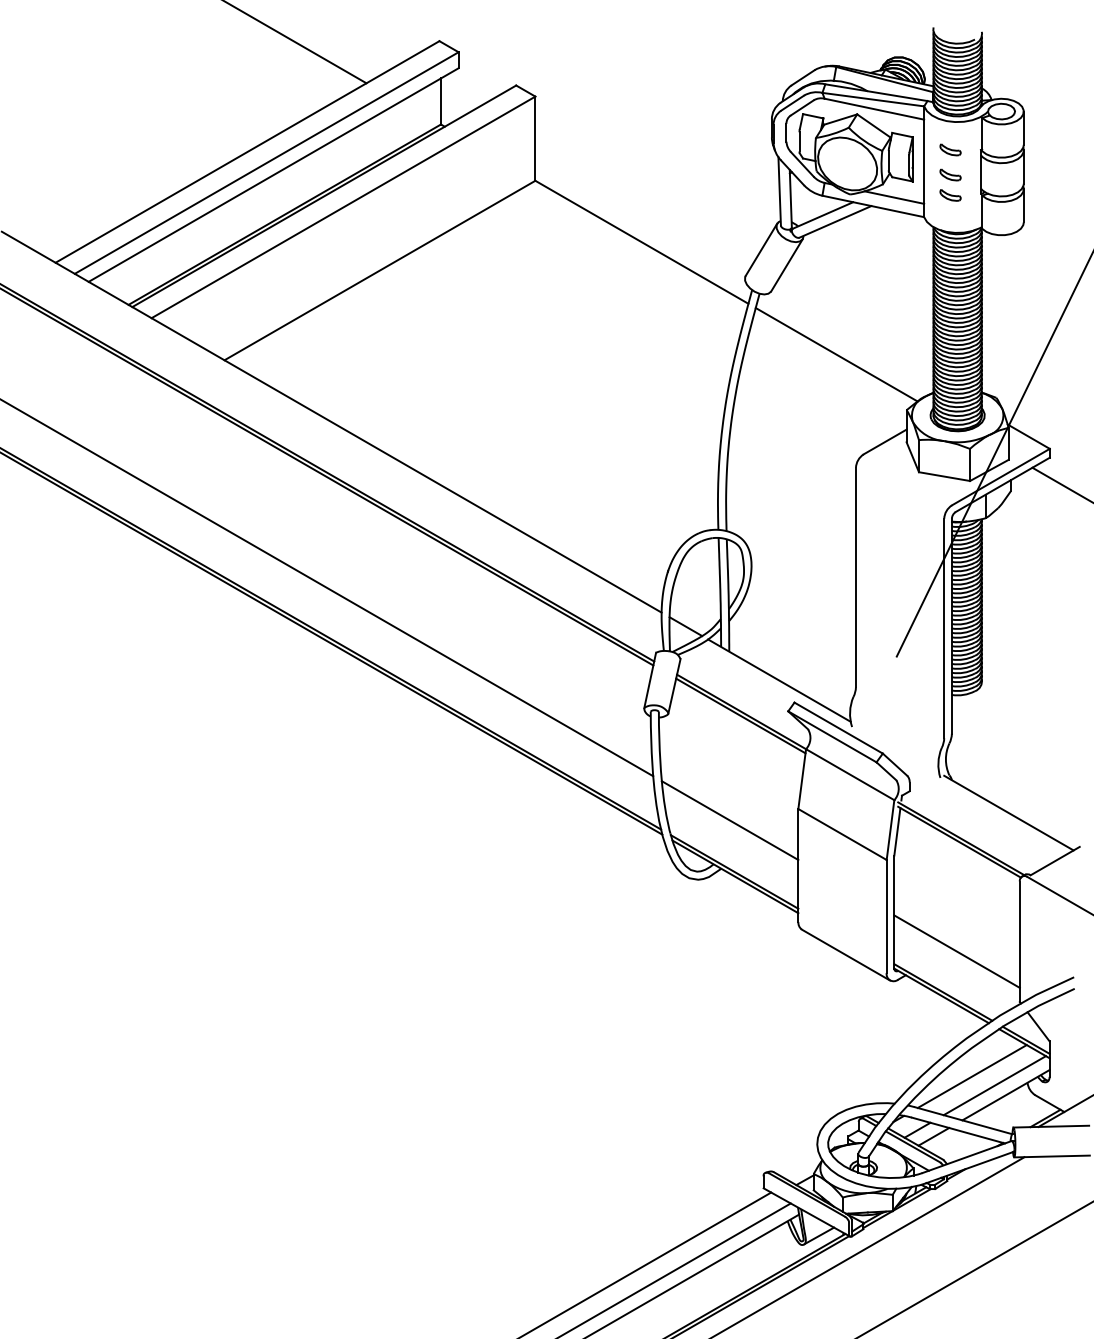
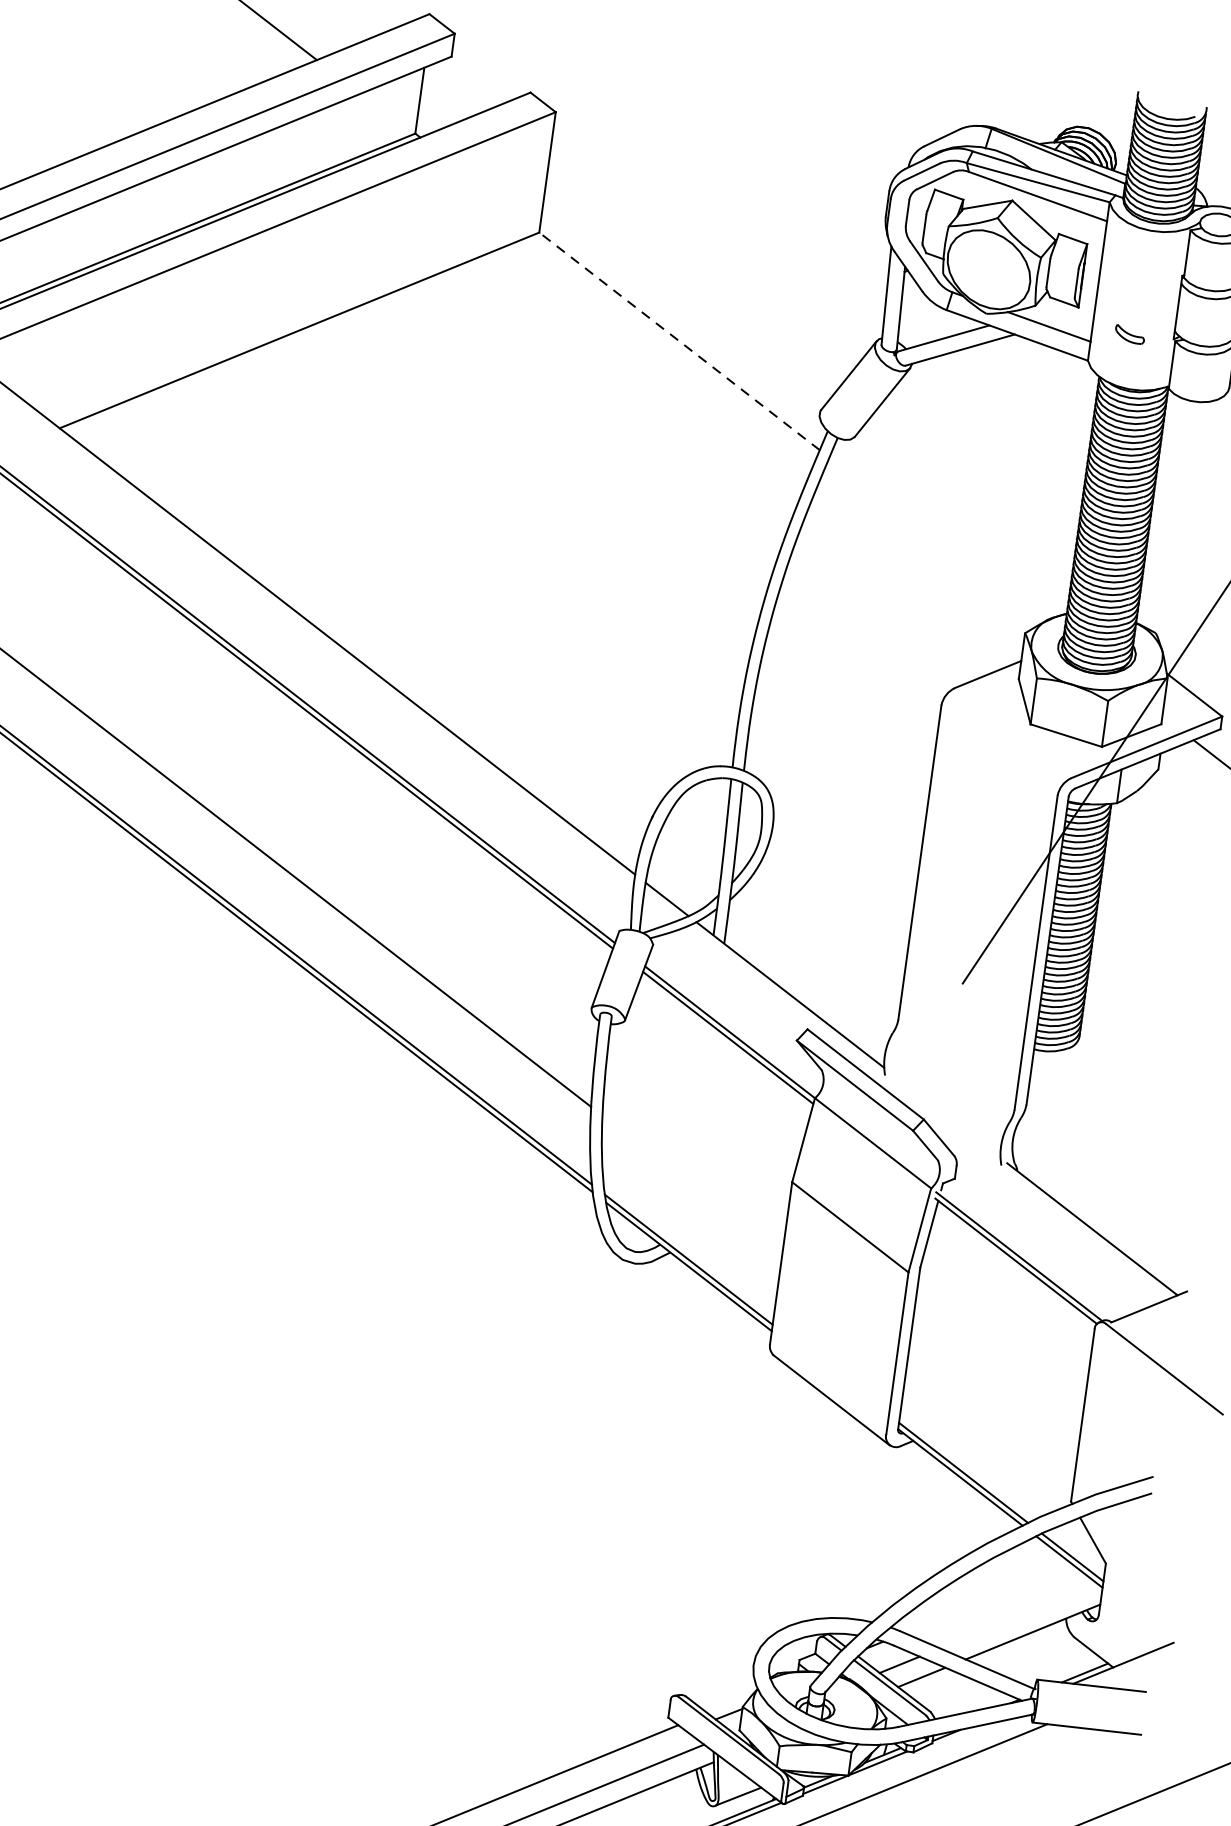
part: (950, 149) -> (1138, 269), removed
part: (950, 174) -> (1133, 304), removed
line: (641, 242) -> (678, 341), solid -> dashed
line: (836, 354) -> (935, 539), removed
line: (729, 820) -> (691, 1185), removed
line: (956, 951) -> (990, 1416), removed
line: (971, 1076) -> (987, 1598), removed
line: (994, 1085) -> (1018, 1615), removed

